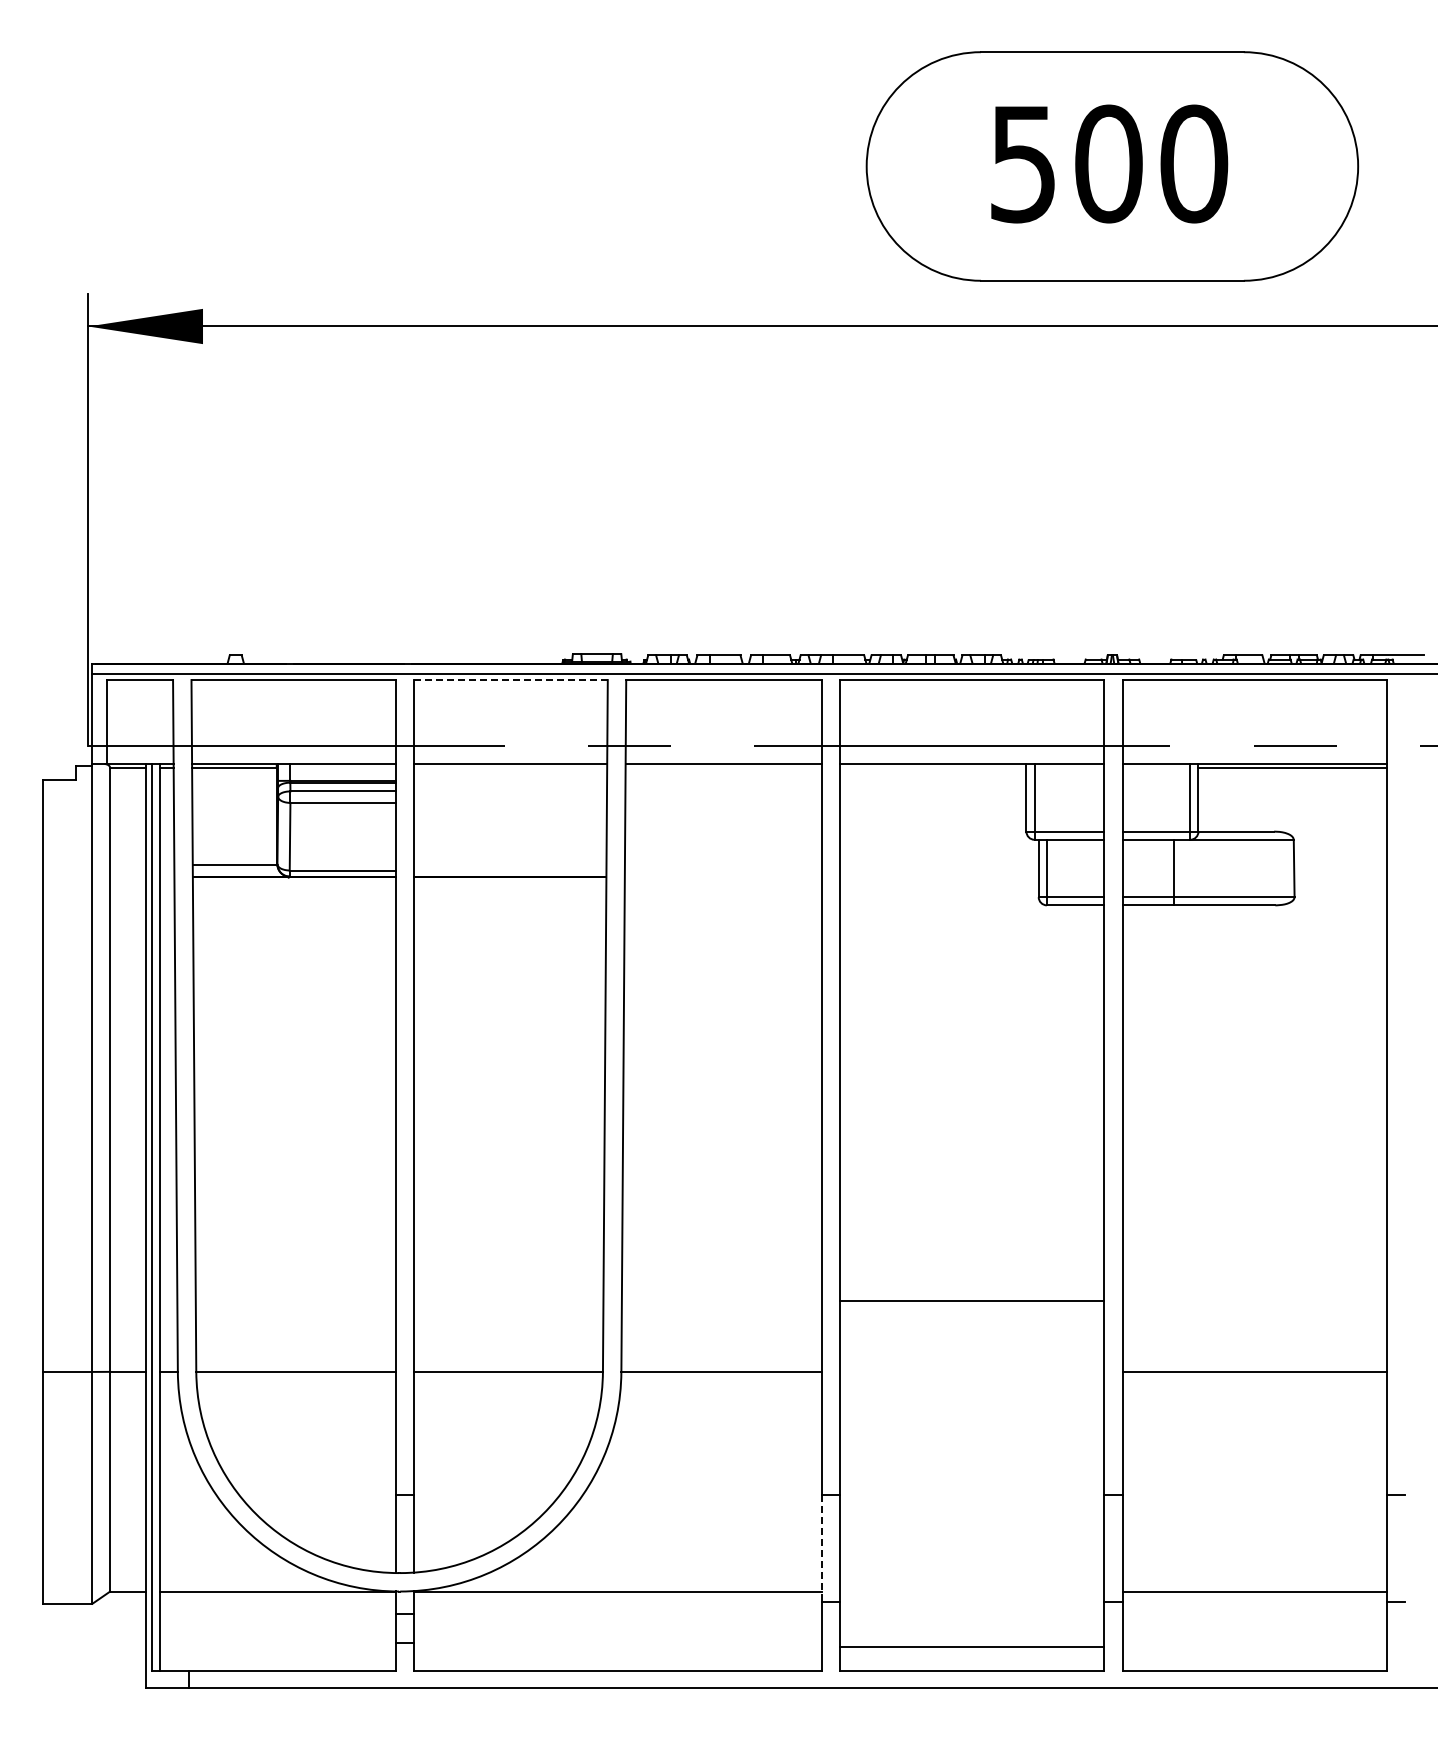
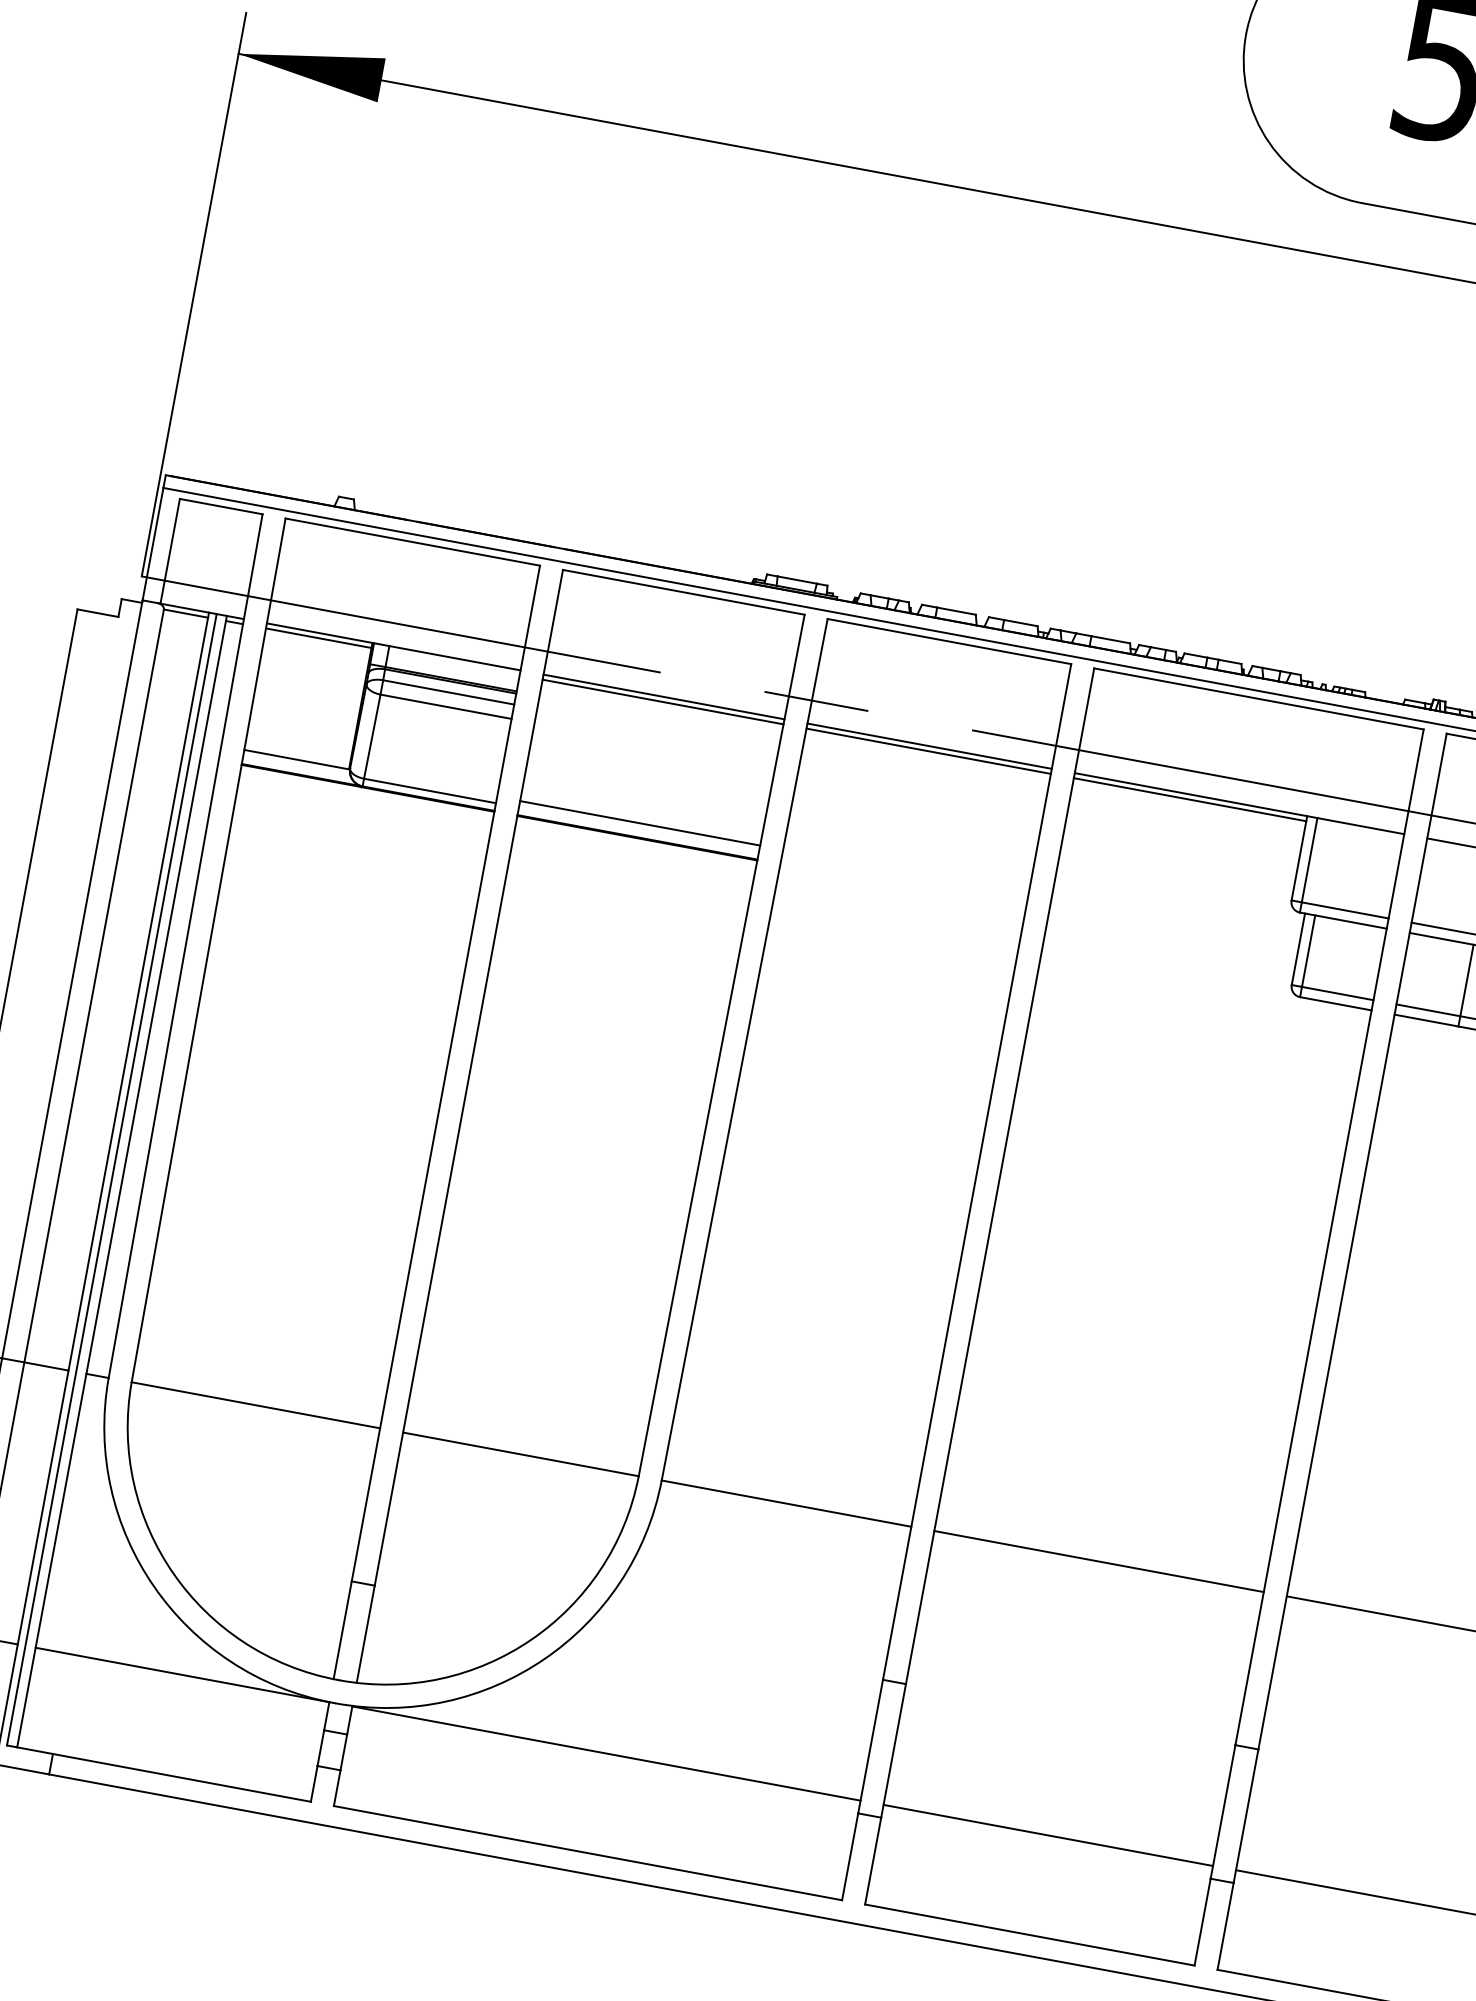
line: (510, 680) -> (683, 592), dashed -> solid
line: (510, 768) -> (662, 702), added
line: (723, 768) -> (928, 751), added
line: (933, 768) -> (1190, 800), added
line: (509, 865) -> (639, 823), added
line: (972, 1300) -> (1099, 1561), moved
line: (821, 1548) -> (870, 1746), dashed -> solid
line: (972, 1646) -> (1048, 1835), moved

